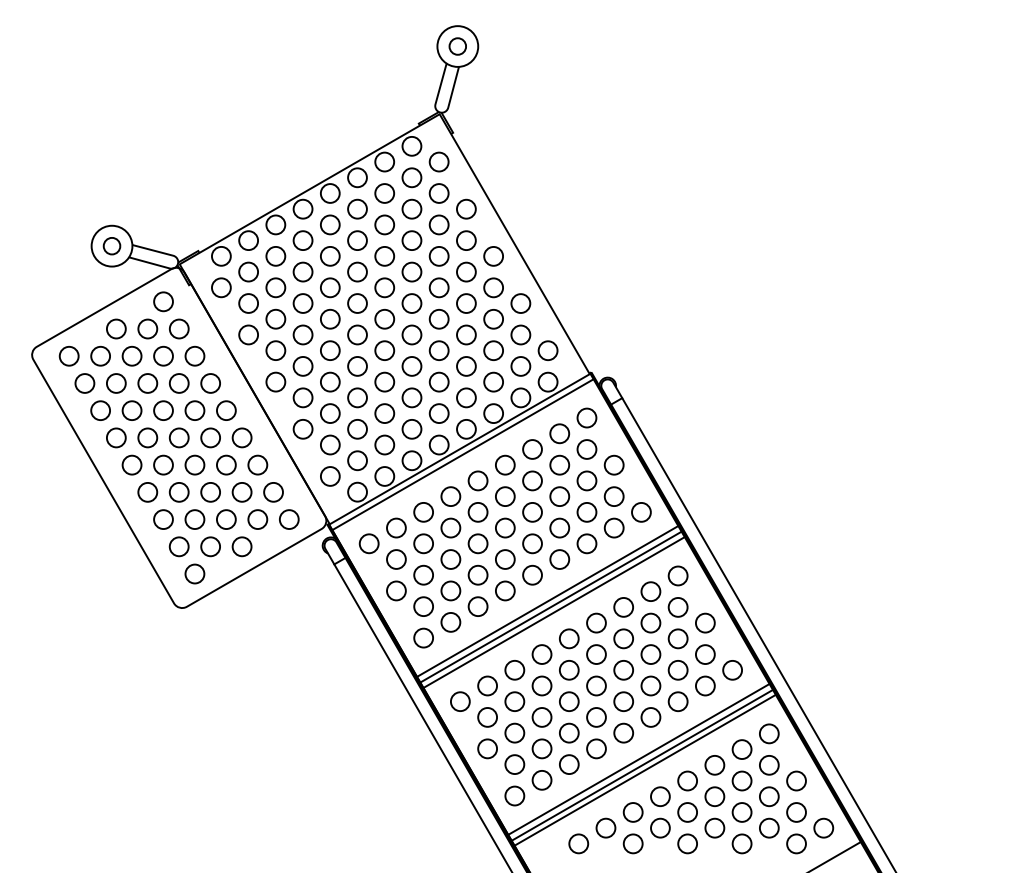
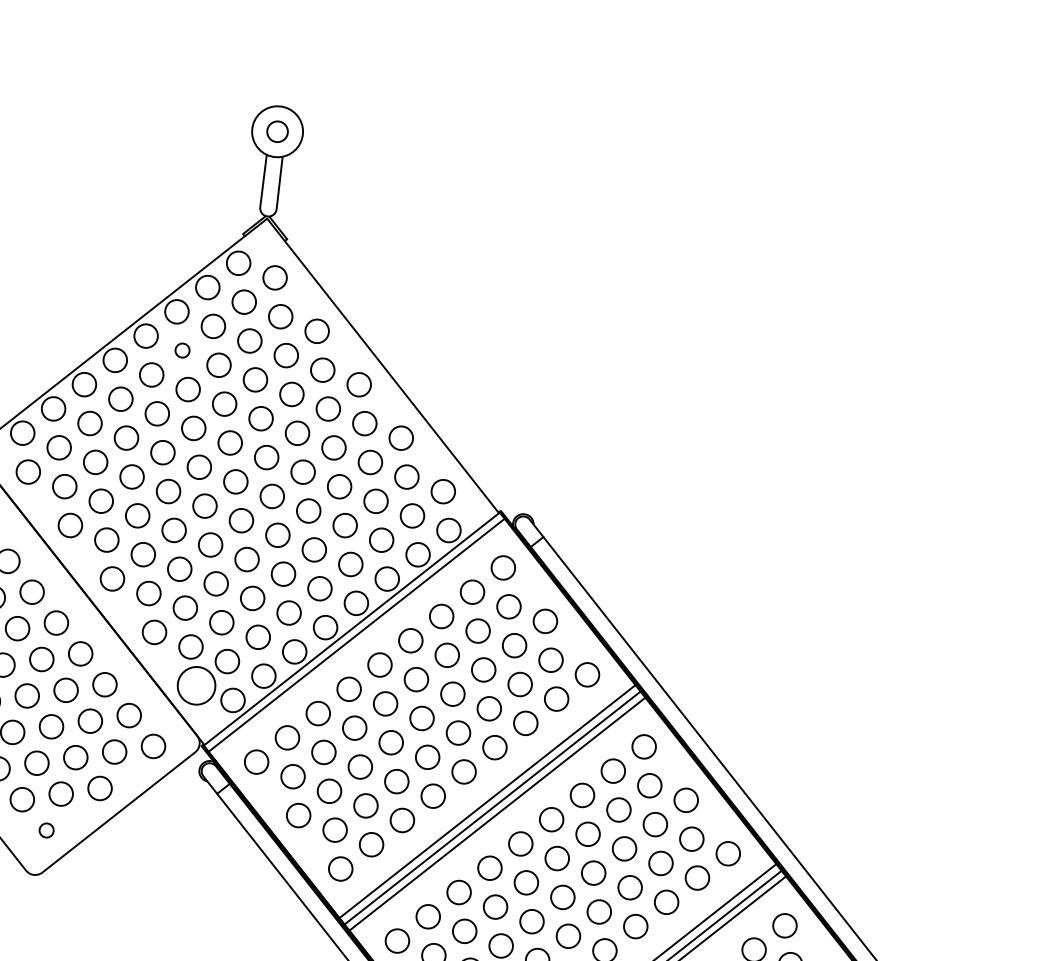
circle: (357, 208) -> (182, 349), size x0.6
circle: (329, 476) -> (195, 686), size x1.6
circle: (194, 573) -> (45, 829), size x0.6

